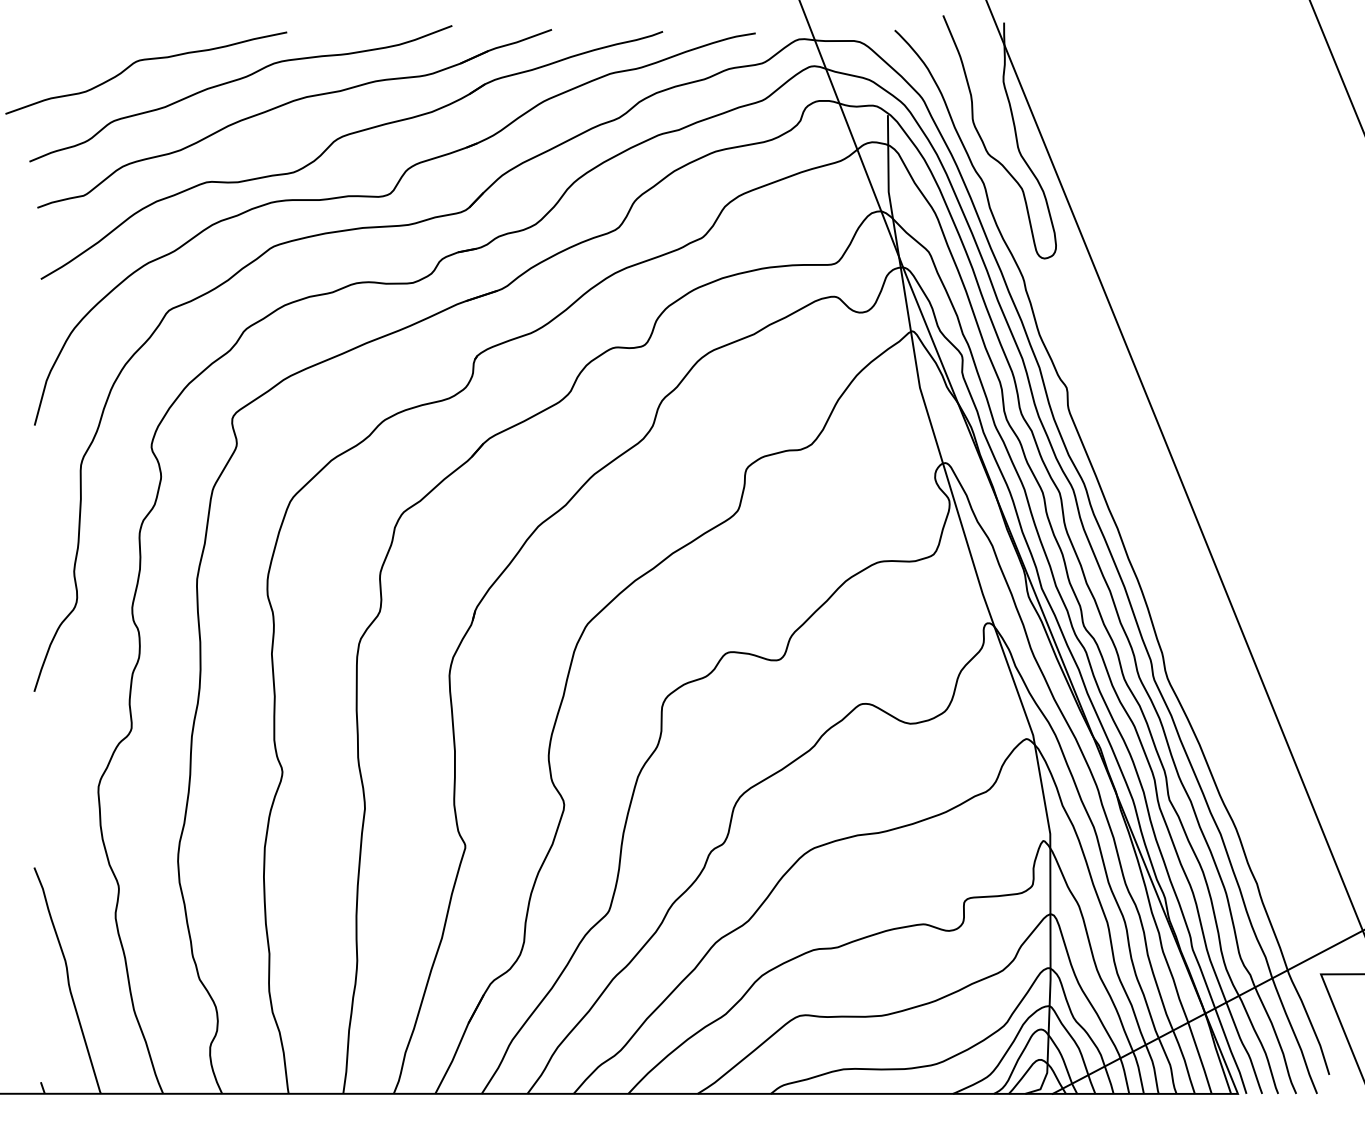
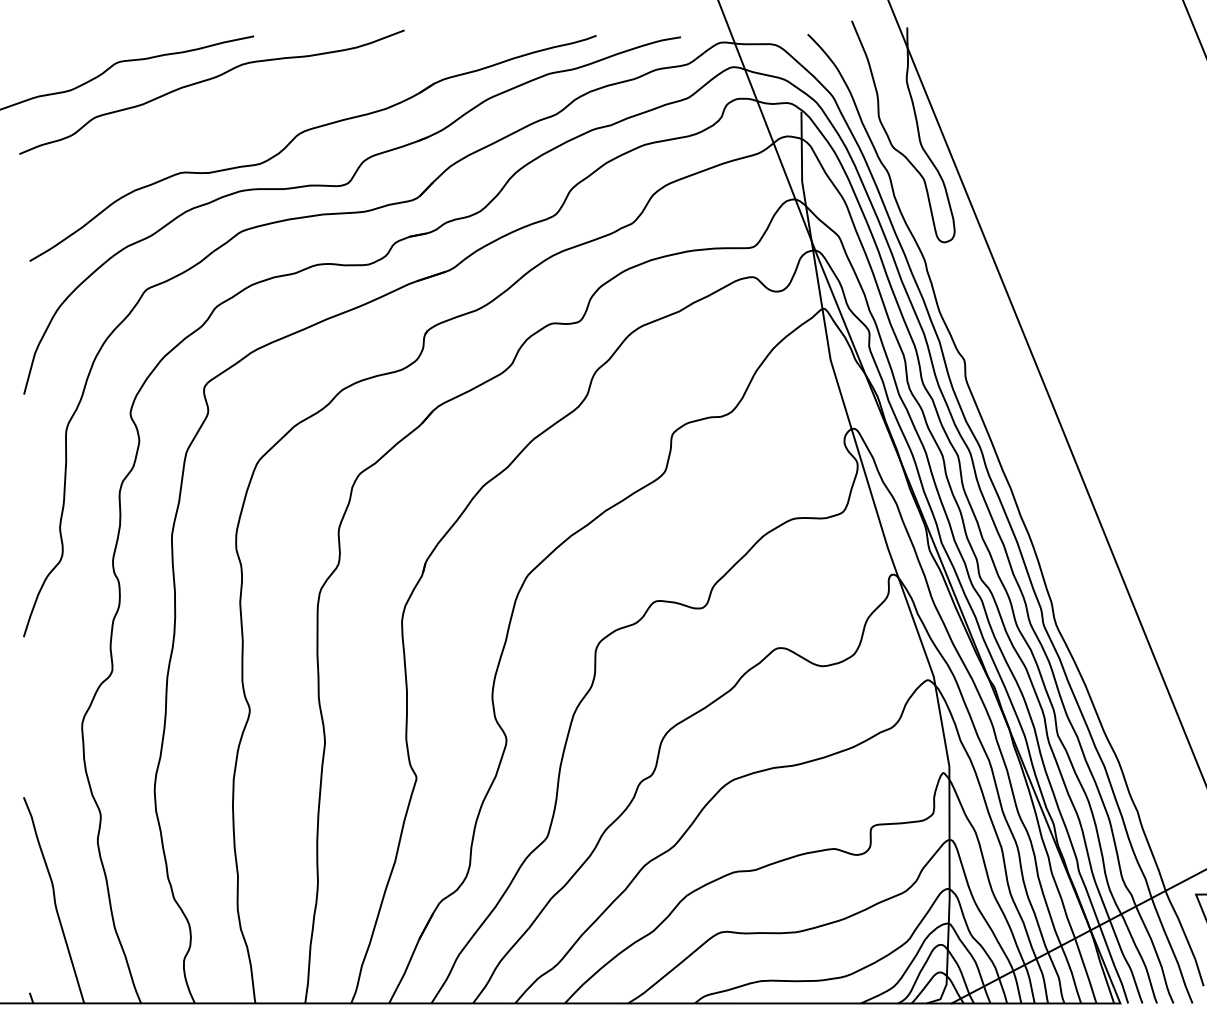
part: (290, 103) -> (257, 101), removed

